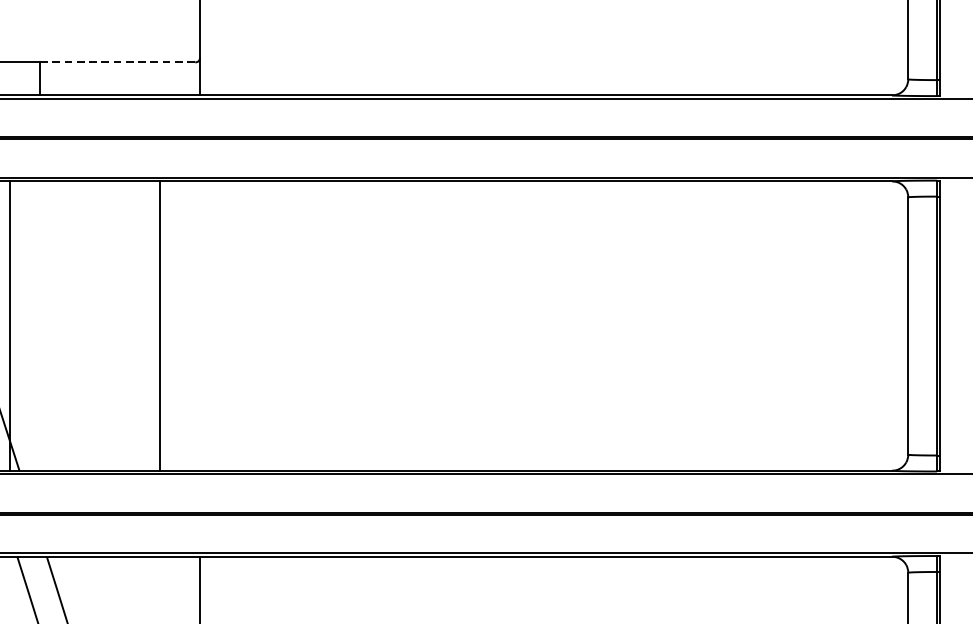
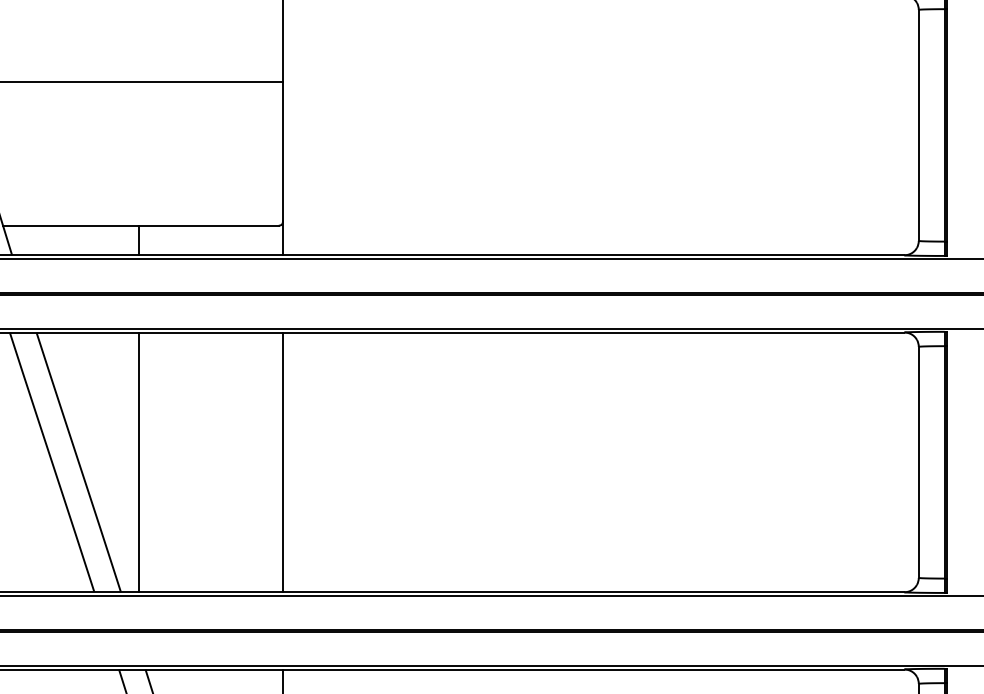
line: (118, 62) -> (209, 225), dashed -> solid
line: (10, 326) -> (139, 462), moved
line: (159, 326) -> (282, 462), moved

